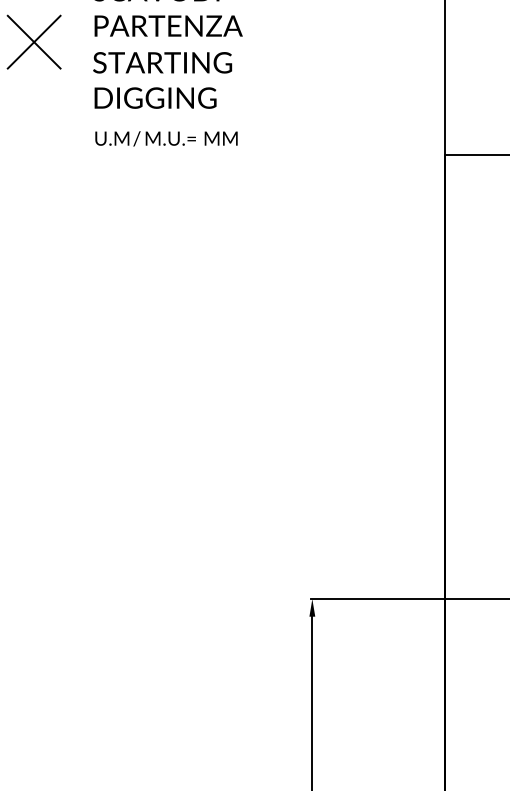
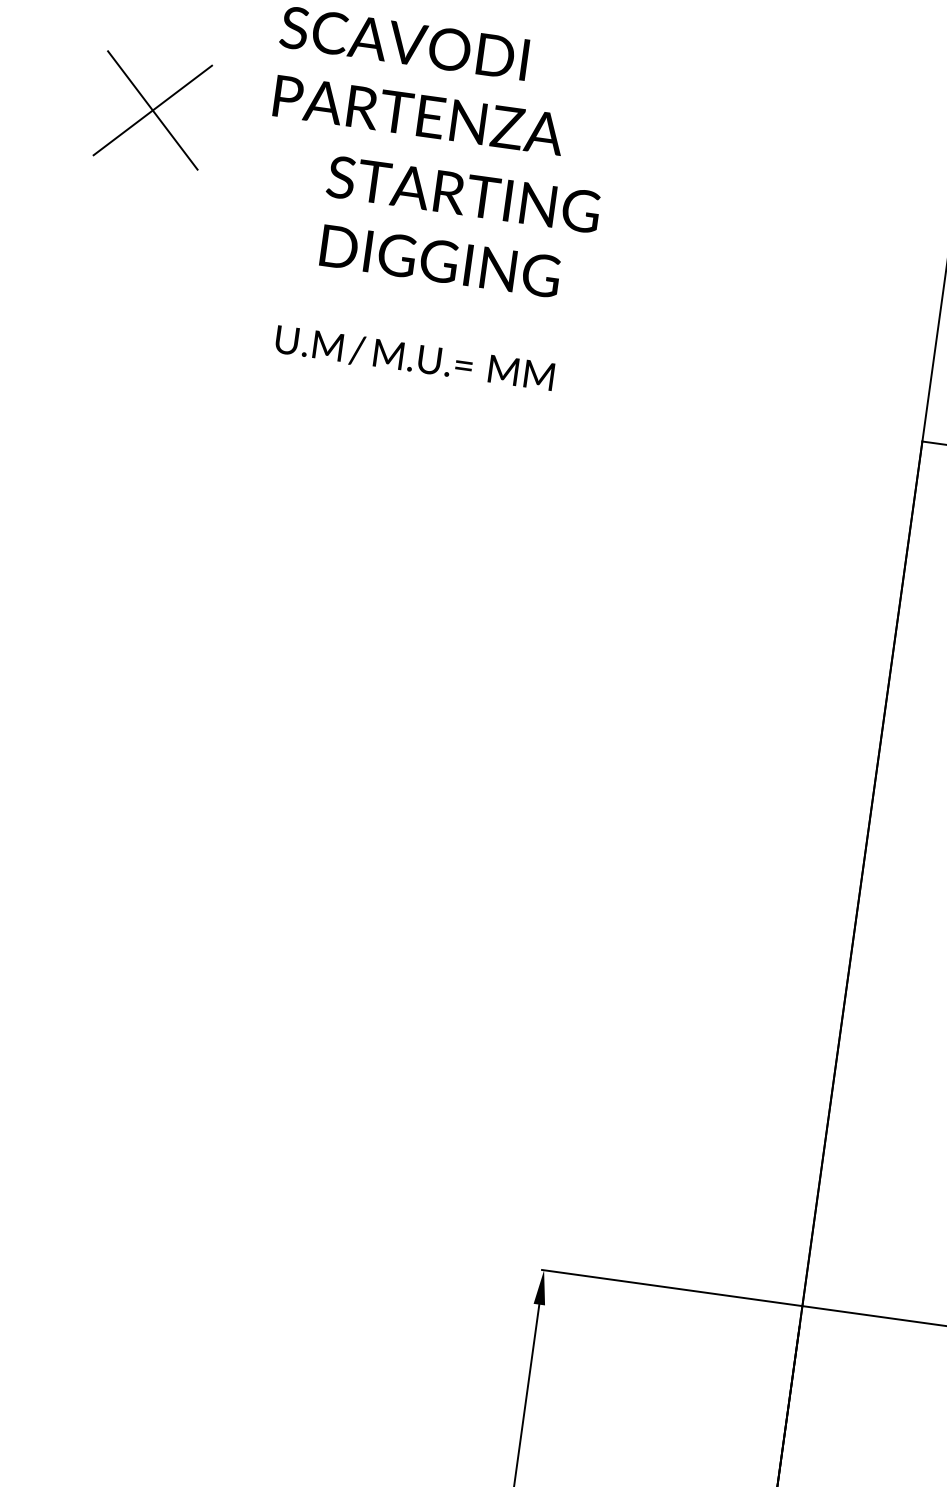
text: (162, 80) -> (458, 228), moved
text: (166, 138) -> (414, 357), moved

